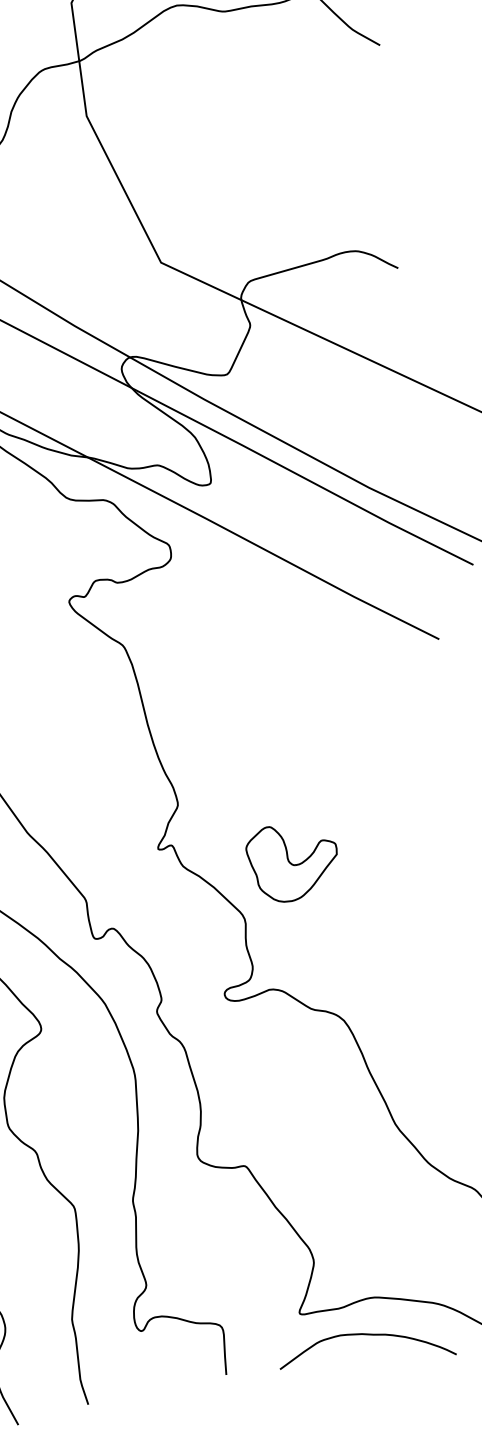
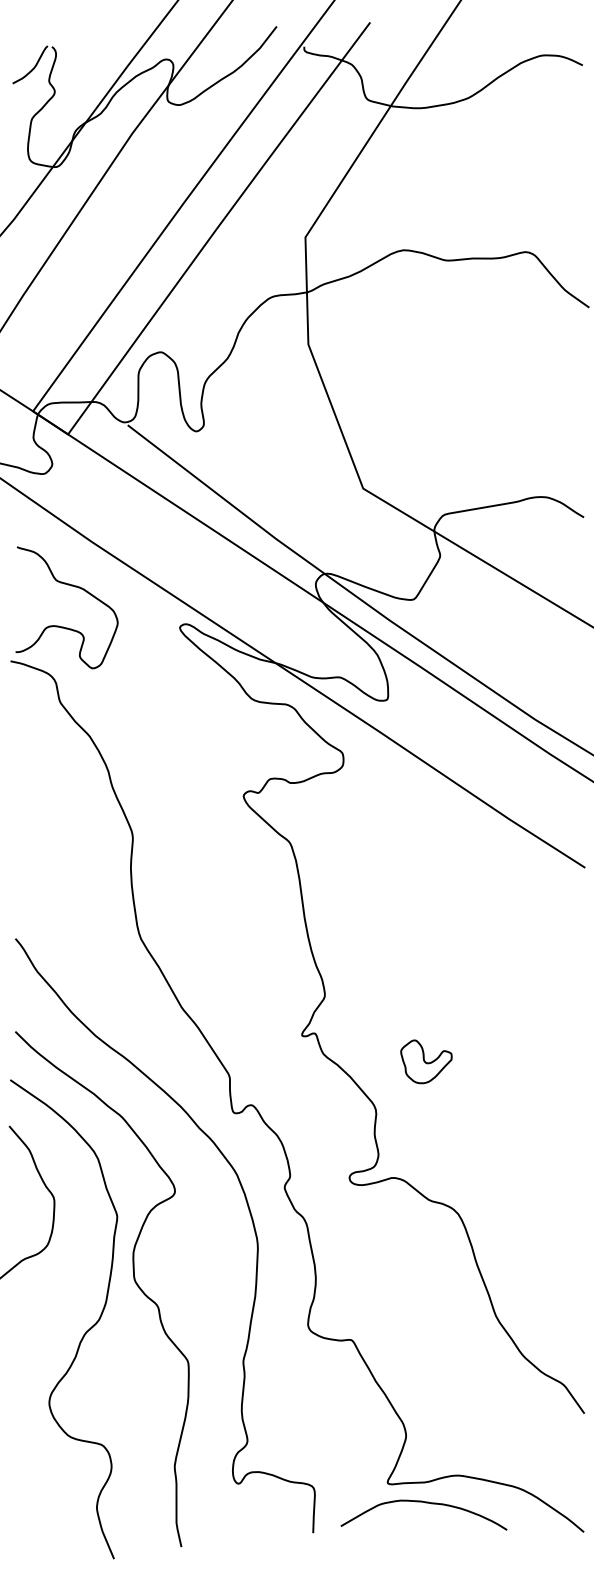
part: (292, 862) -> (426, 1061), size x0.6
curve: (367, 1335) -> (425, 1503), moved

